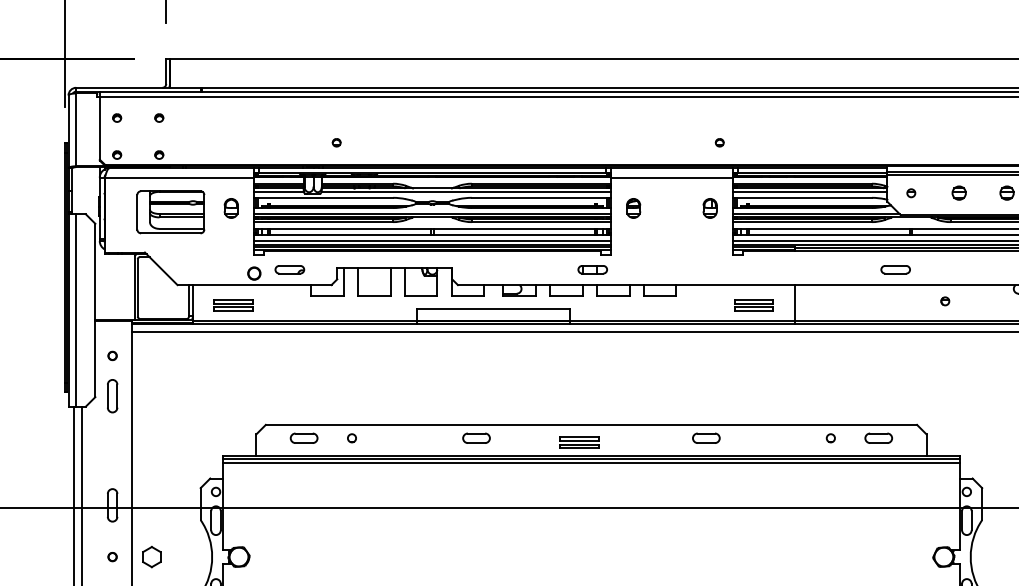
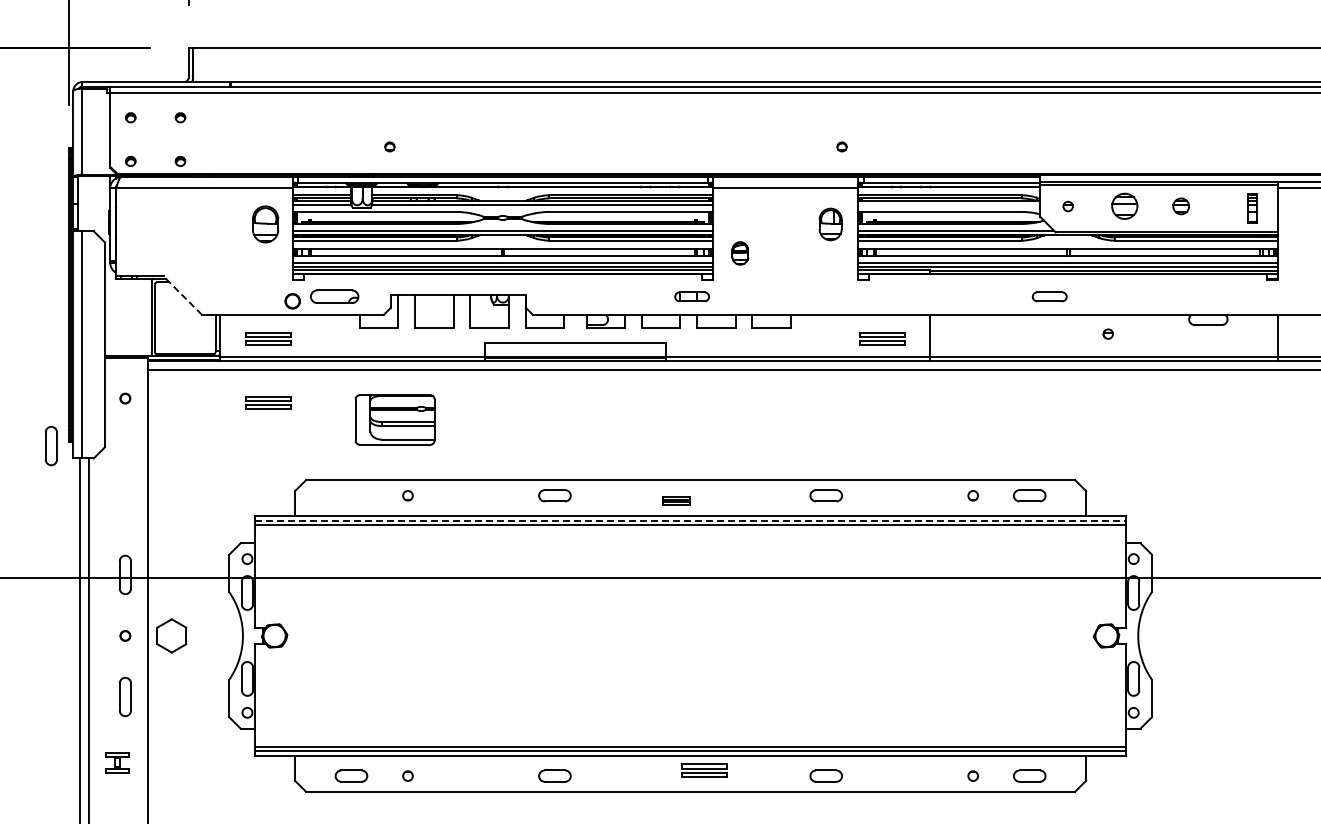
line: (809, 191) -> (948, 204), removed
part: (959, 193) -> (1124, 206), size x1.6
part: (231, 208) -> (265, 224), size x1.6
part: (633, 208) -> (740, 253), moved
part: (709, 208) -> (830, 224), size x1.4
part: (170, 211) -> (394, 419), moved
line: (160, 268) -> (182, 295), solid -> dashed
part: (289, 269) -> (334, 296), size x1.4
part: (233, 359) -> (268, 402), added
part: (111, 396) -> (50, 446), moved
part: (304, 438) -> (351, 495), removed
part: (579, 442) -> (676, 500), size x0.6
line: (592, 459) -> (691, 520), solid -> dashed
part: (151, 556) -> (171, 635), size x1.4

